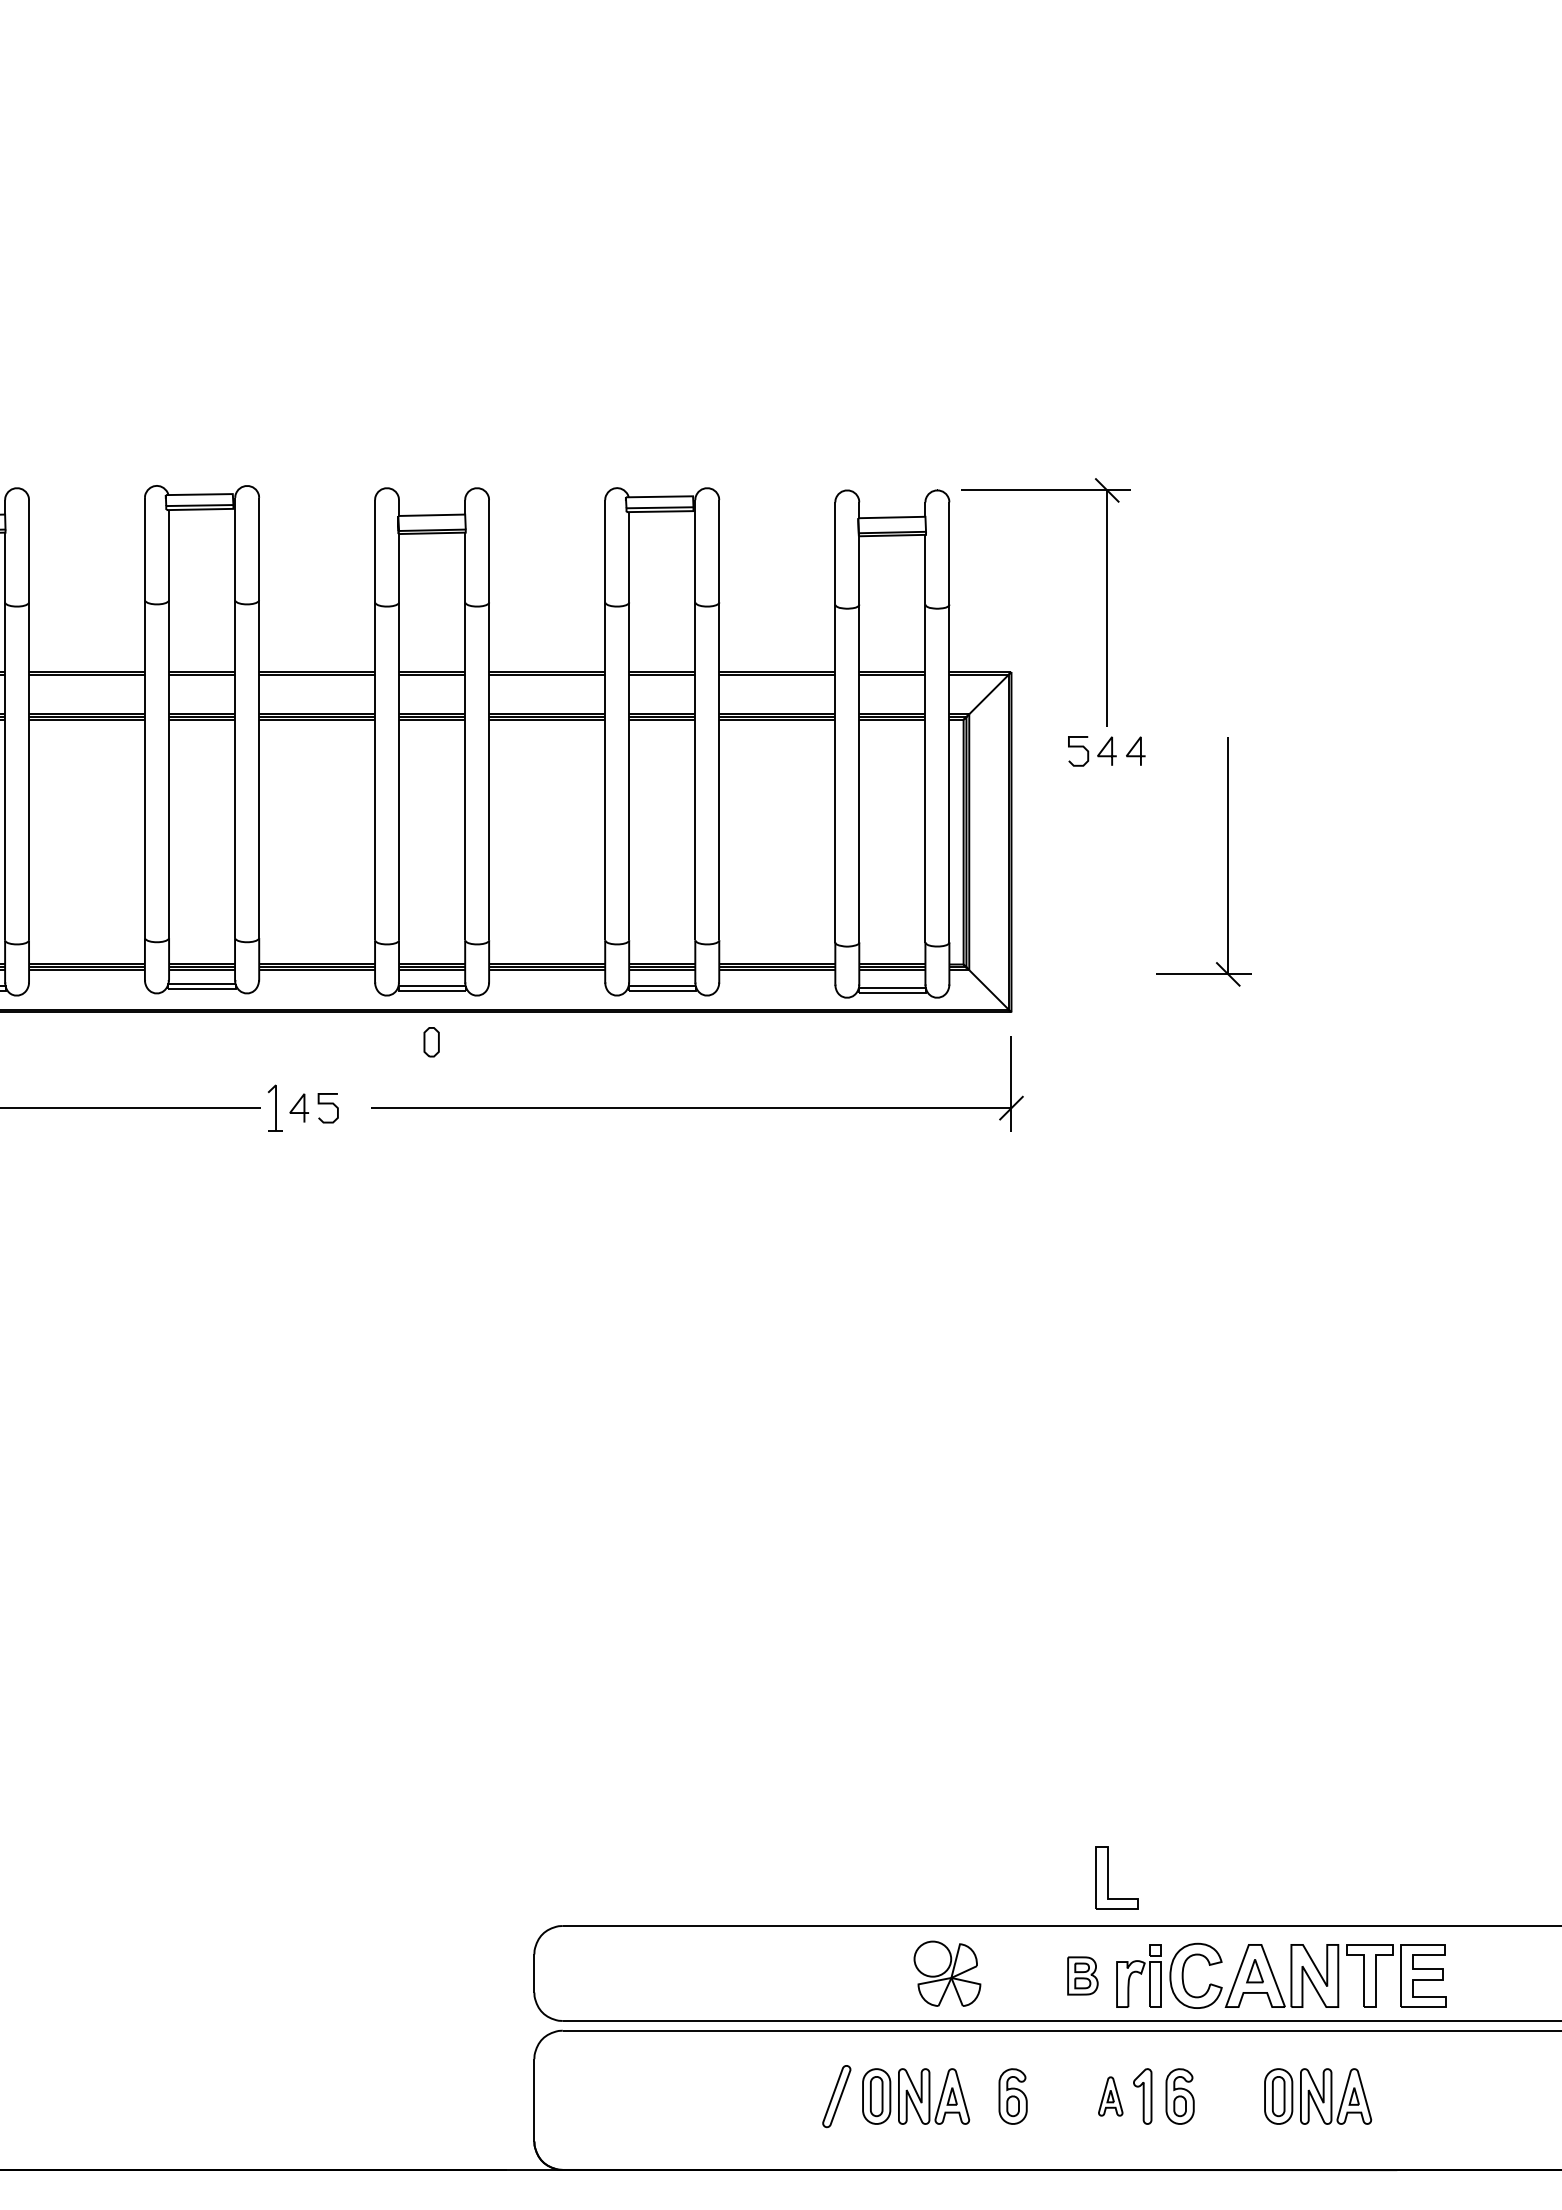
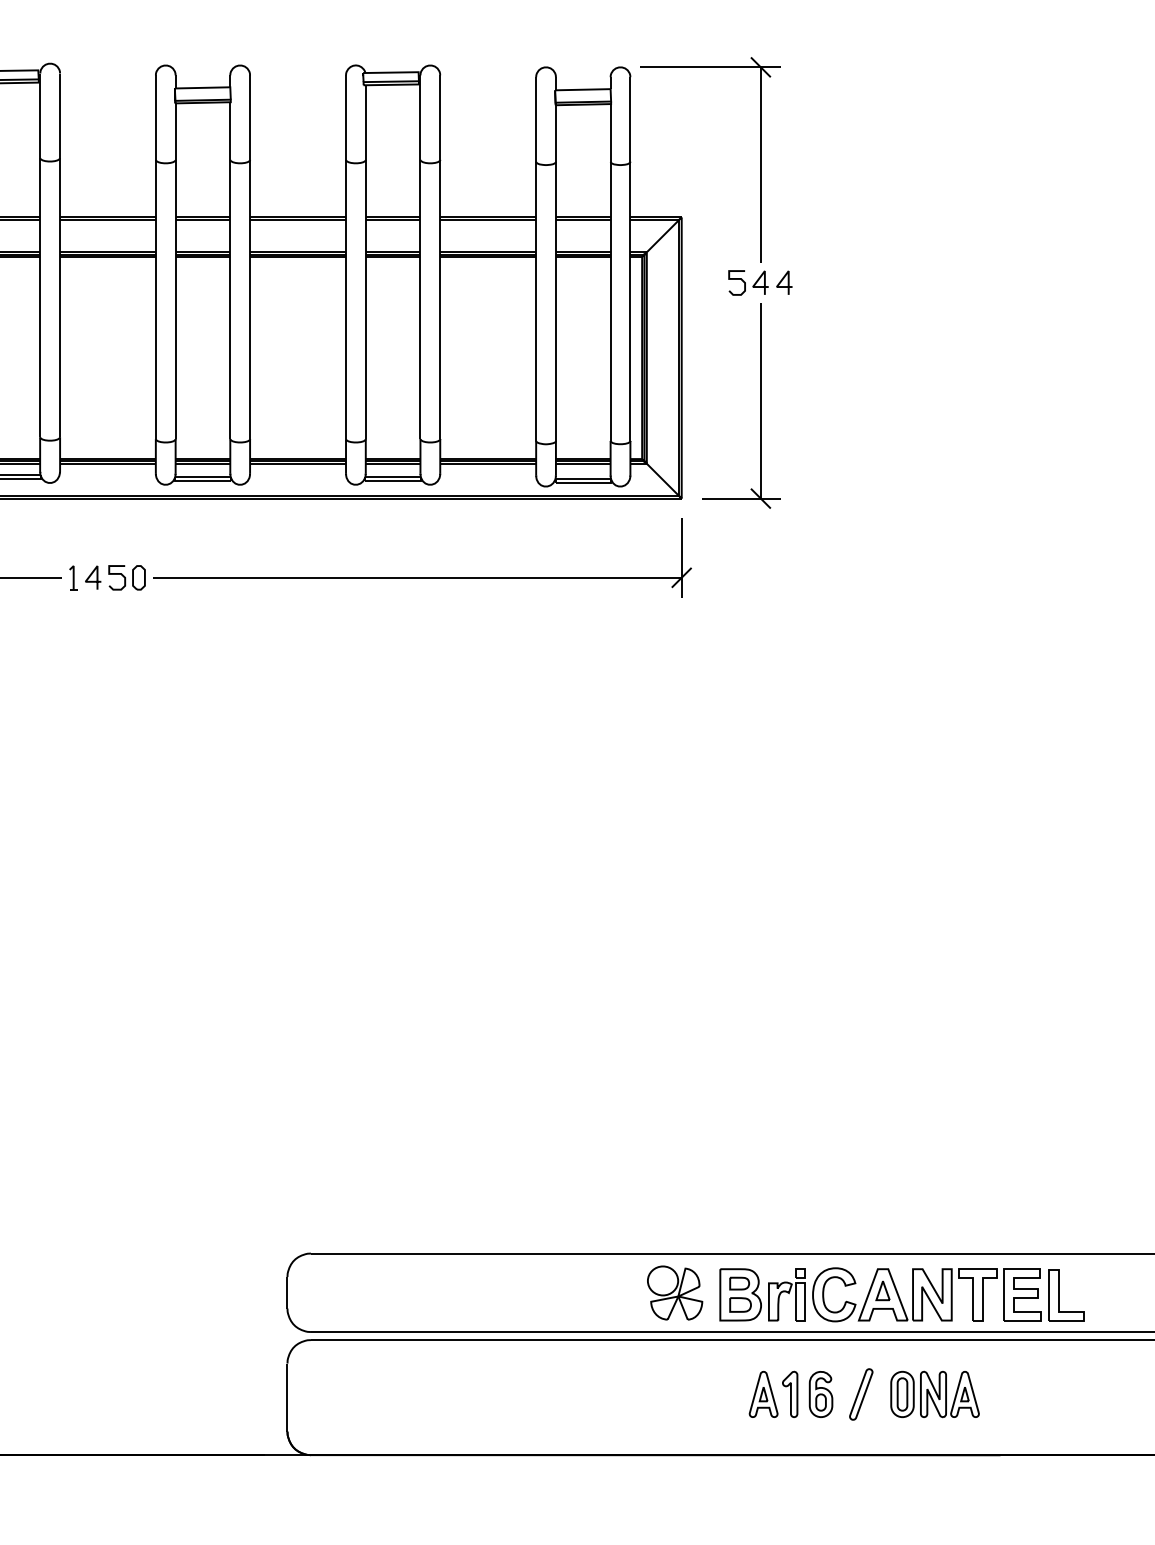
part: (1227, 861) -> (760, 405), moved
part: (431, 1042) -> (138, 578), moved
part: (274, 1108) -> (72, 578), size x0.62
part: (1108, 1877) -> (1059, 1294), moved
part: (947, 1973) -> (675, 1292), moved
part: (1082, 1975) -> (740, 1294), size x1.67
part: (836, 2096) -> (861, 1394), moved
part: (916, 2096) -> (603, 1394), removed
part: (1012, 2096) -> (682, 1394), removed
part: (1110, 2096) -> (763, 1394), size x1.43

